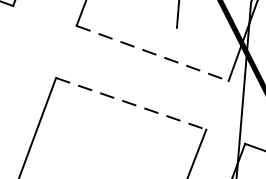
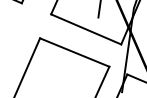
line: (153, 53) -> (86, 29), dashed -> solid
line: (132, 103) -> (75, 52), dashed -> solid

